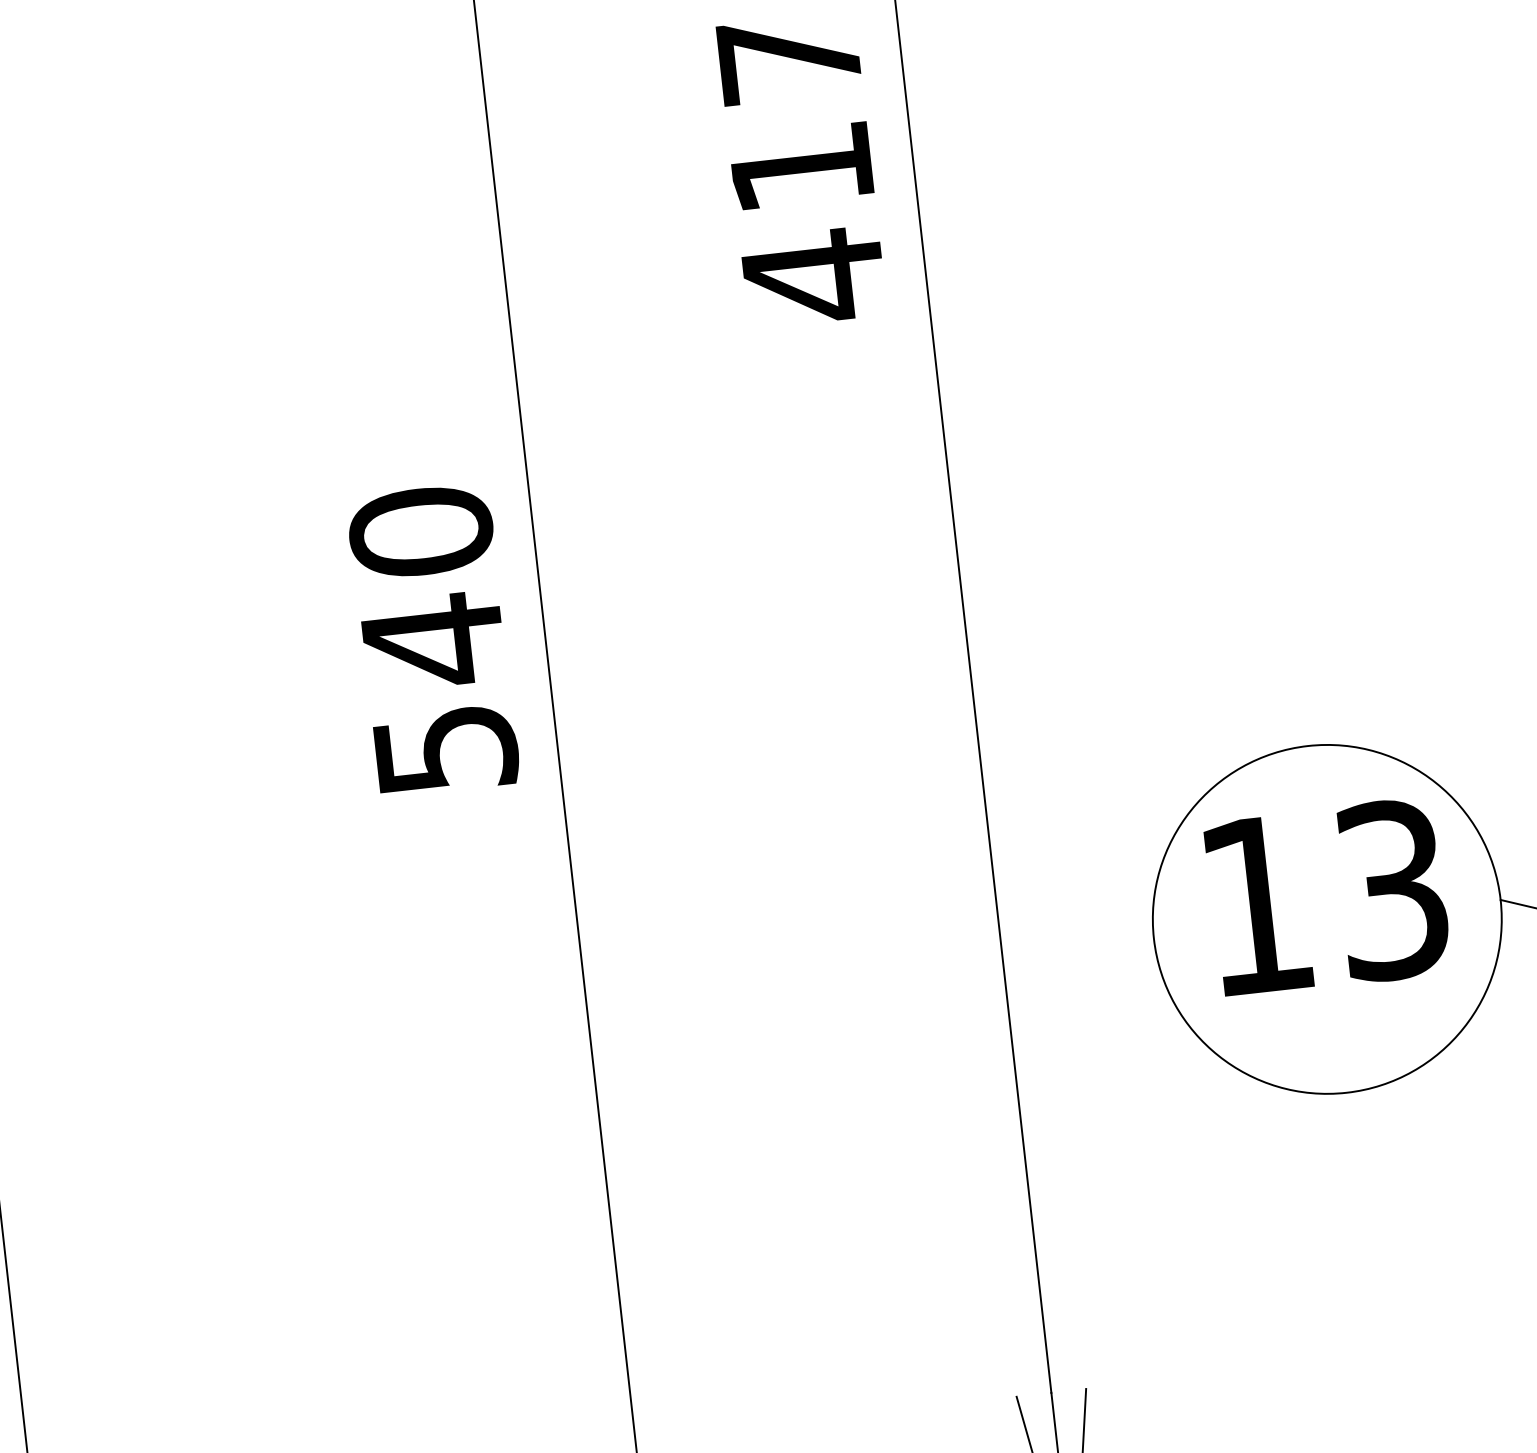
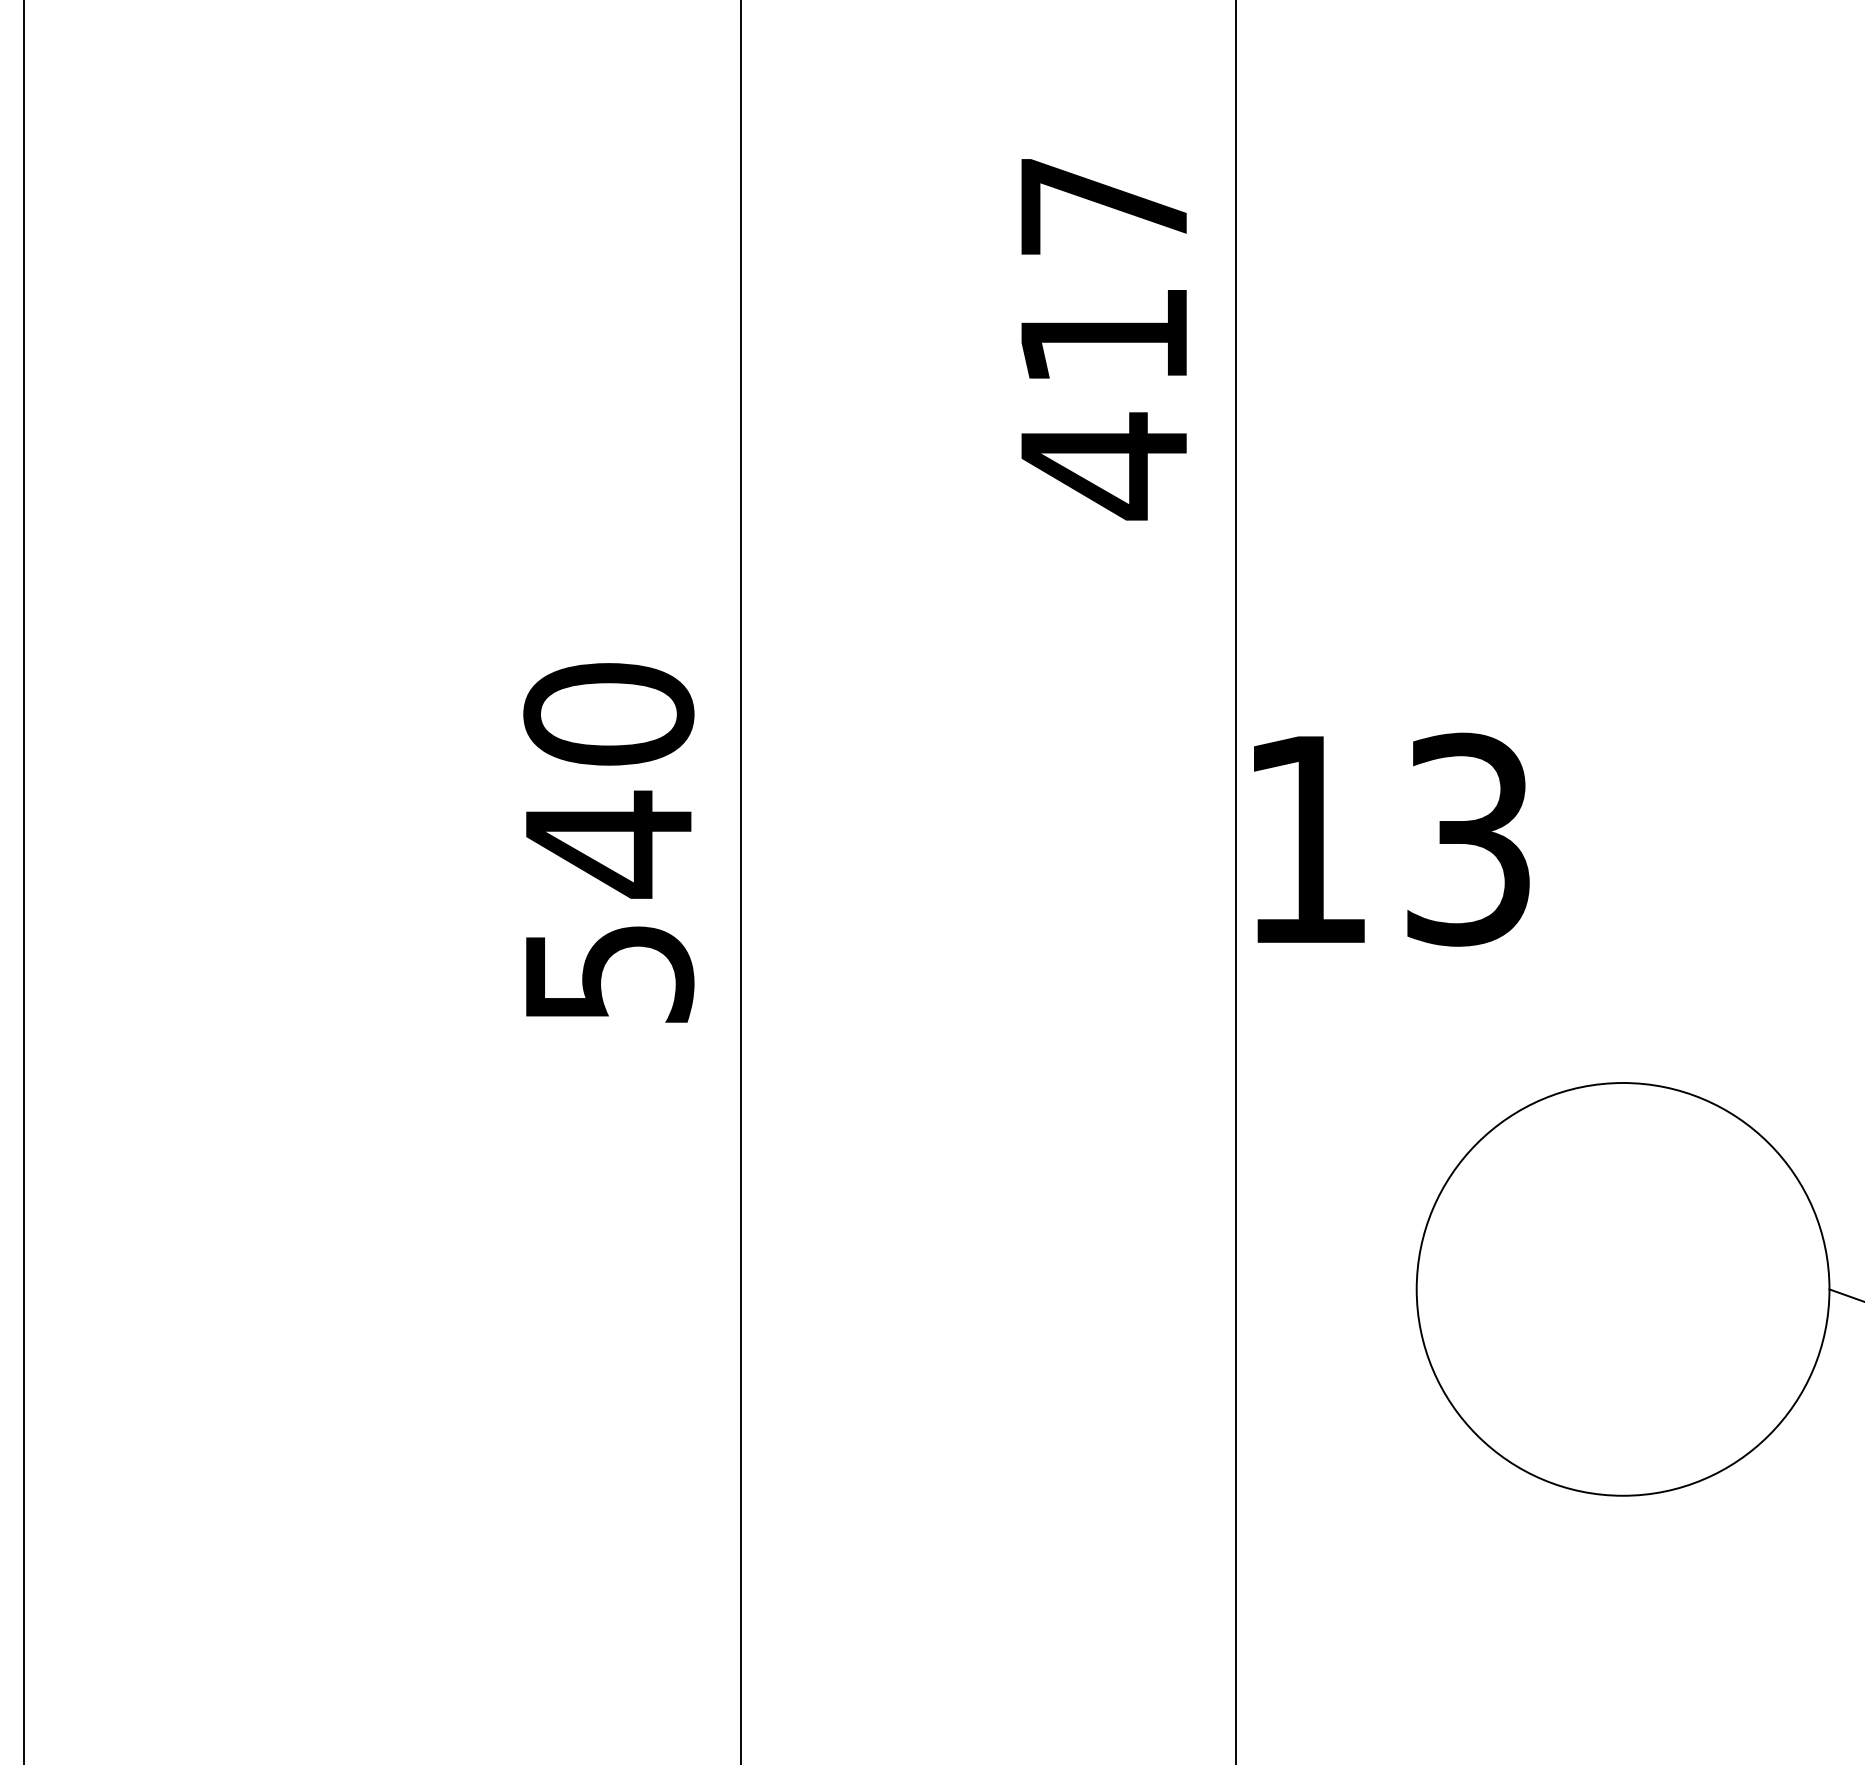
text: (1327, 897) -> (1391, 839), moved

